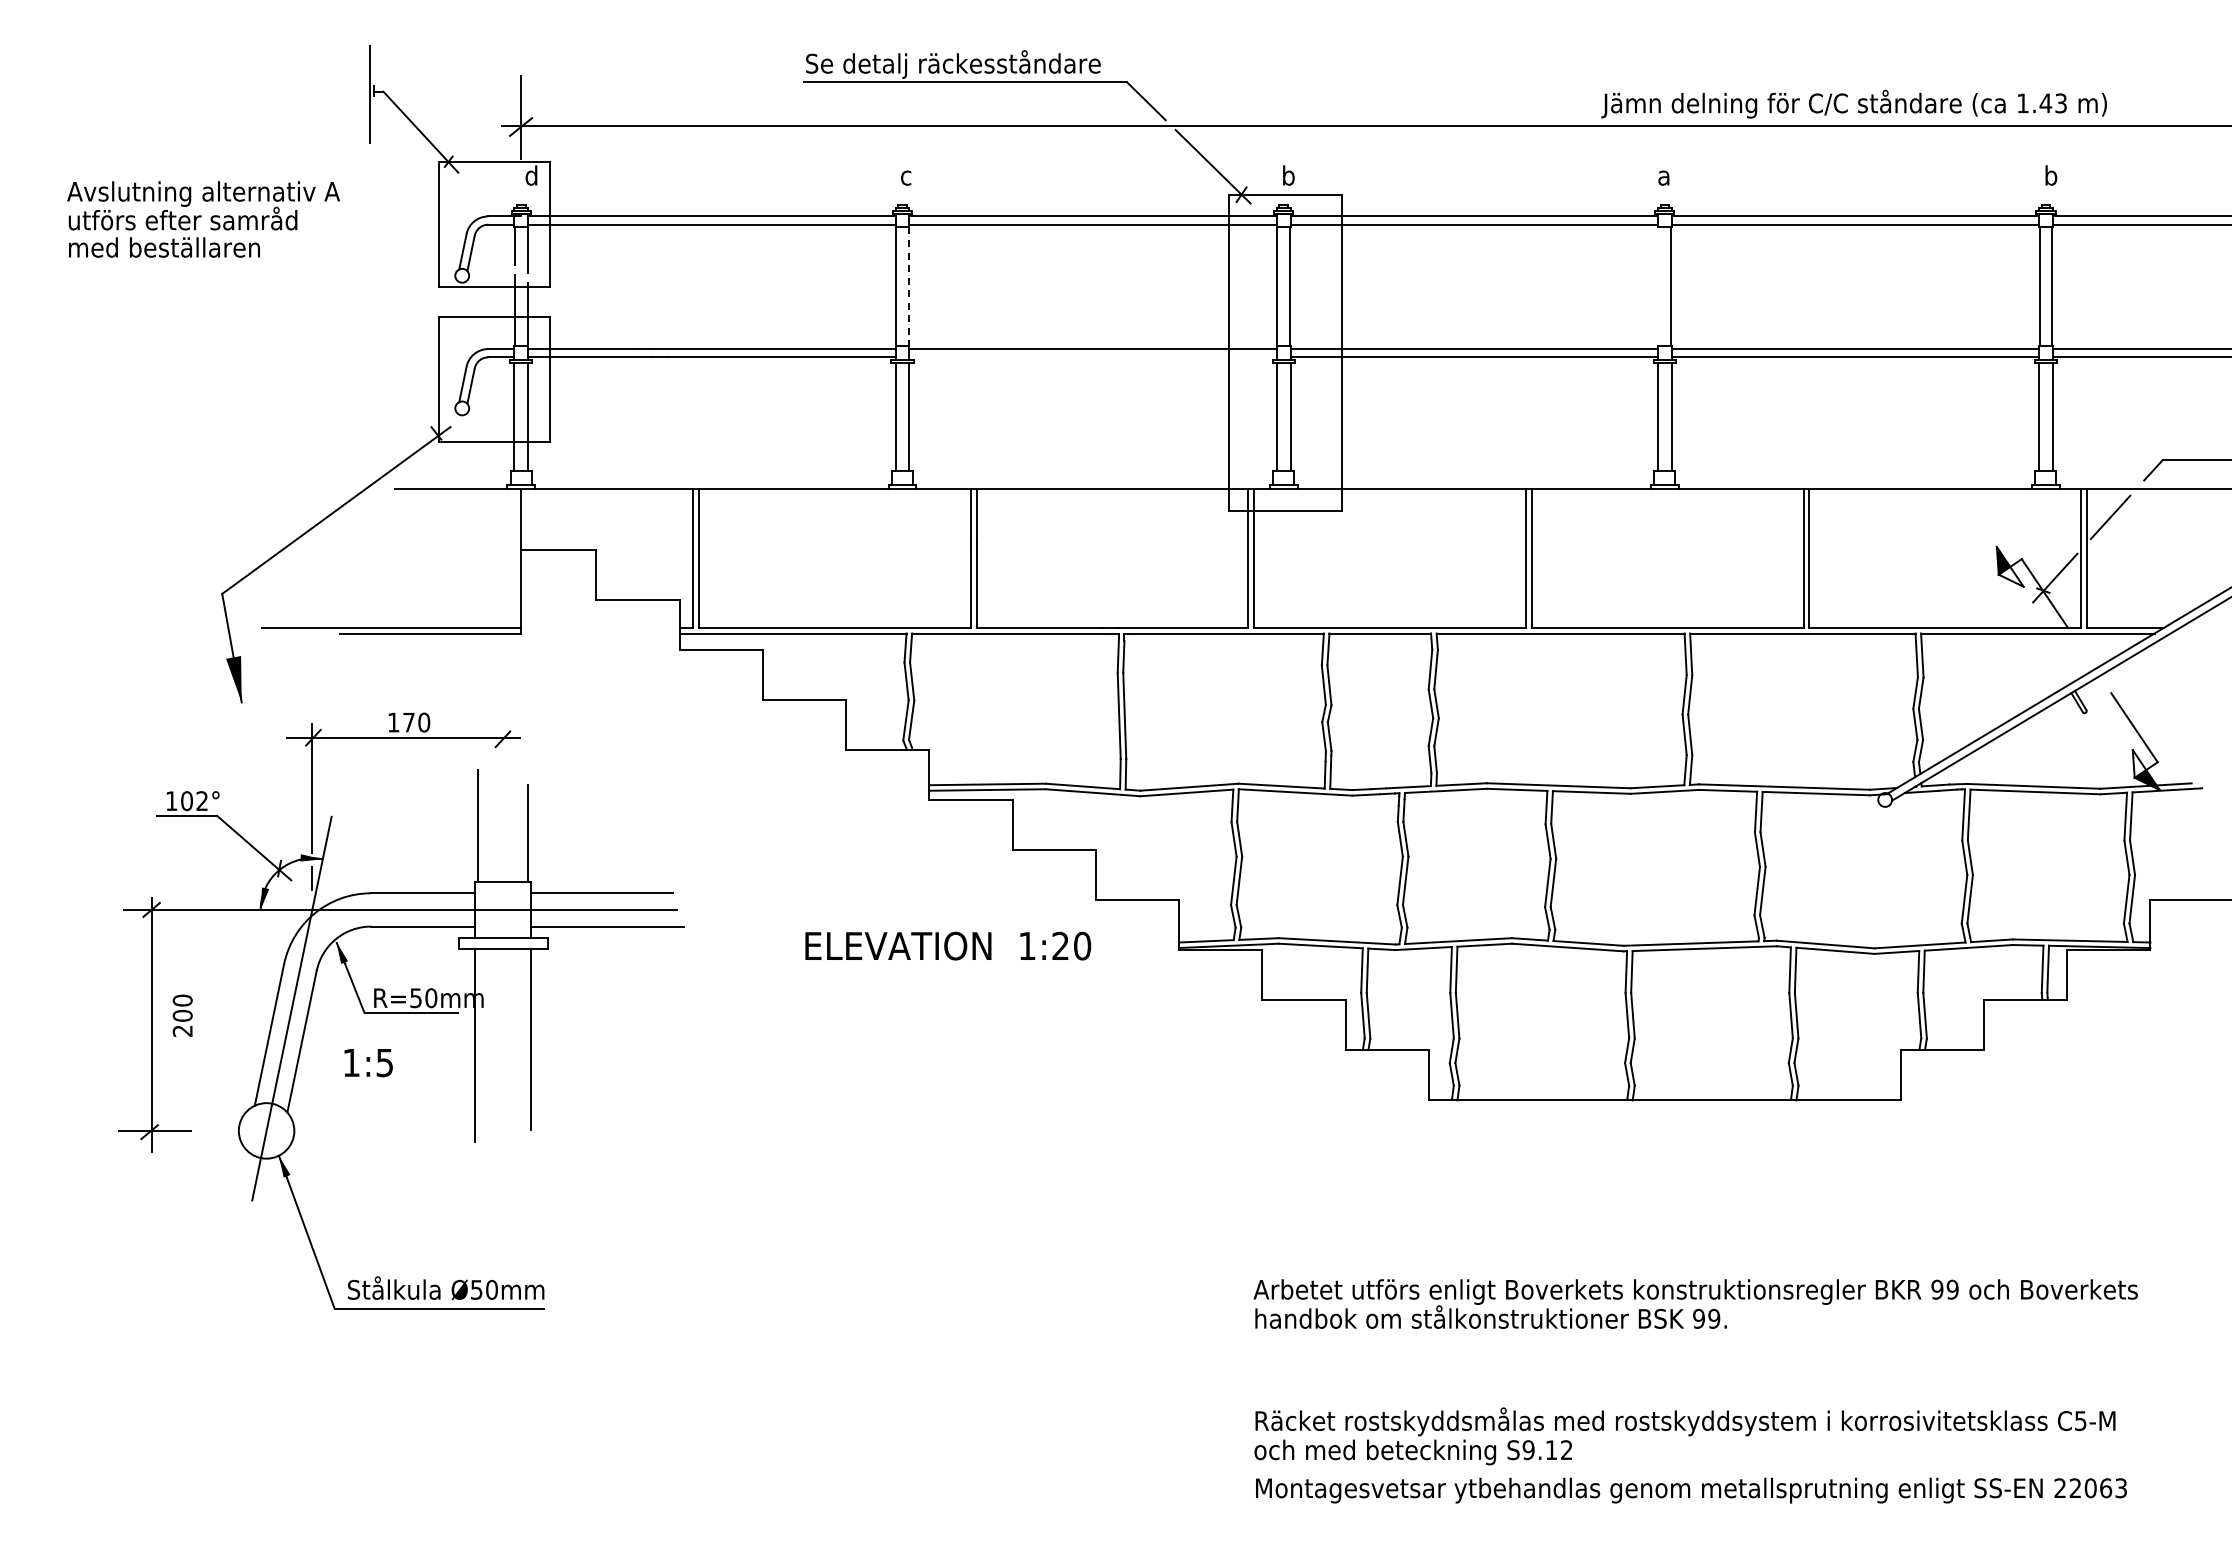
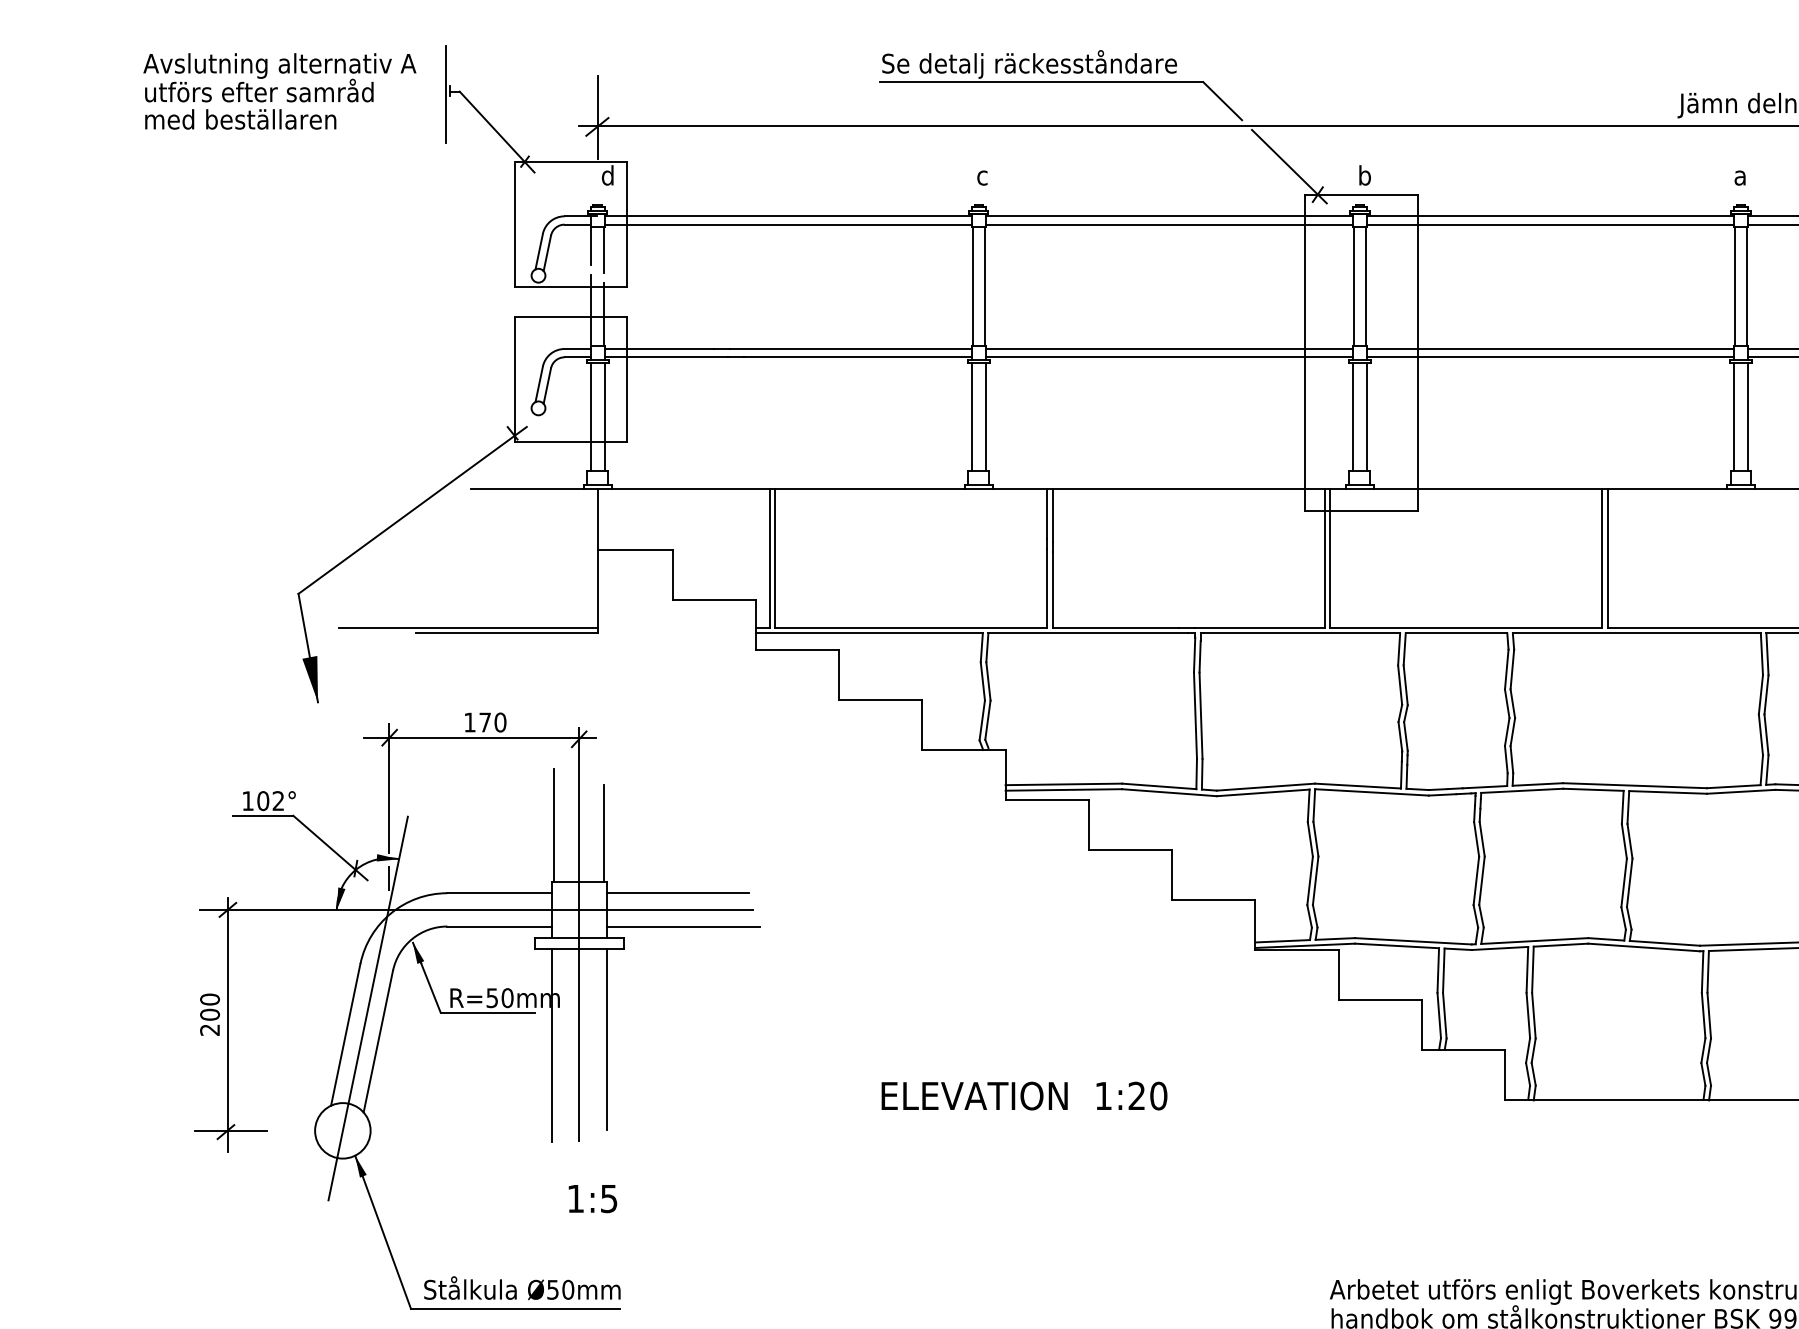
text: (203, 219) -> (279, 91), moved
line: (1658, 286) -> (1734, 286), added
line: (908, 287) -> (984, 287), dashed -> solid
line: (1092, 357) -> (1168, 357), added
line: (503, 933) -> (579, 933), added
text: (948, 945) -> (1024, 1095), moved
text: (182, 1015) -> (209, 1014), moved
text: (368, 1063) -> (592, 1199), moved

